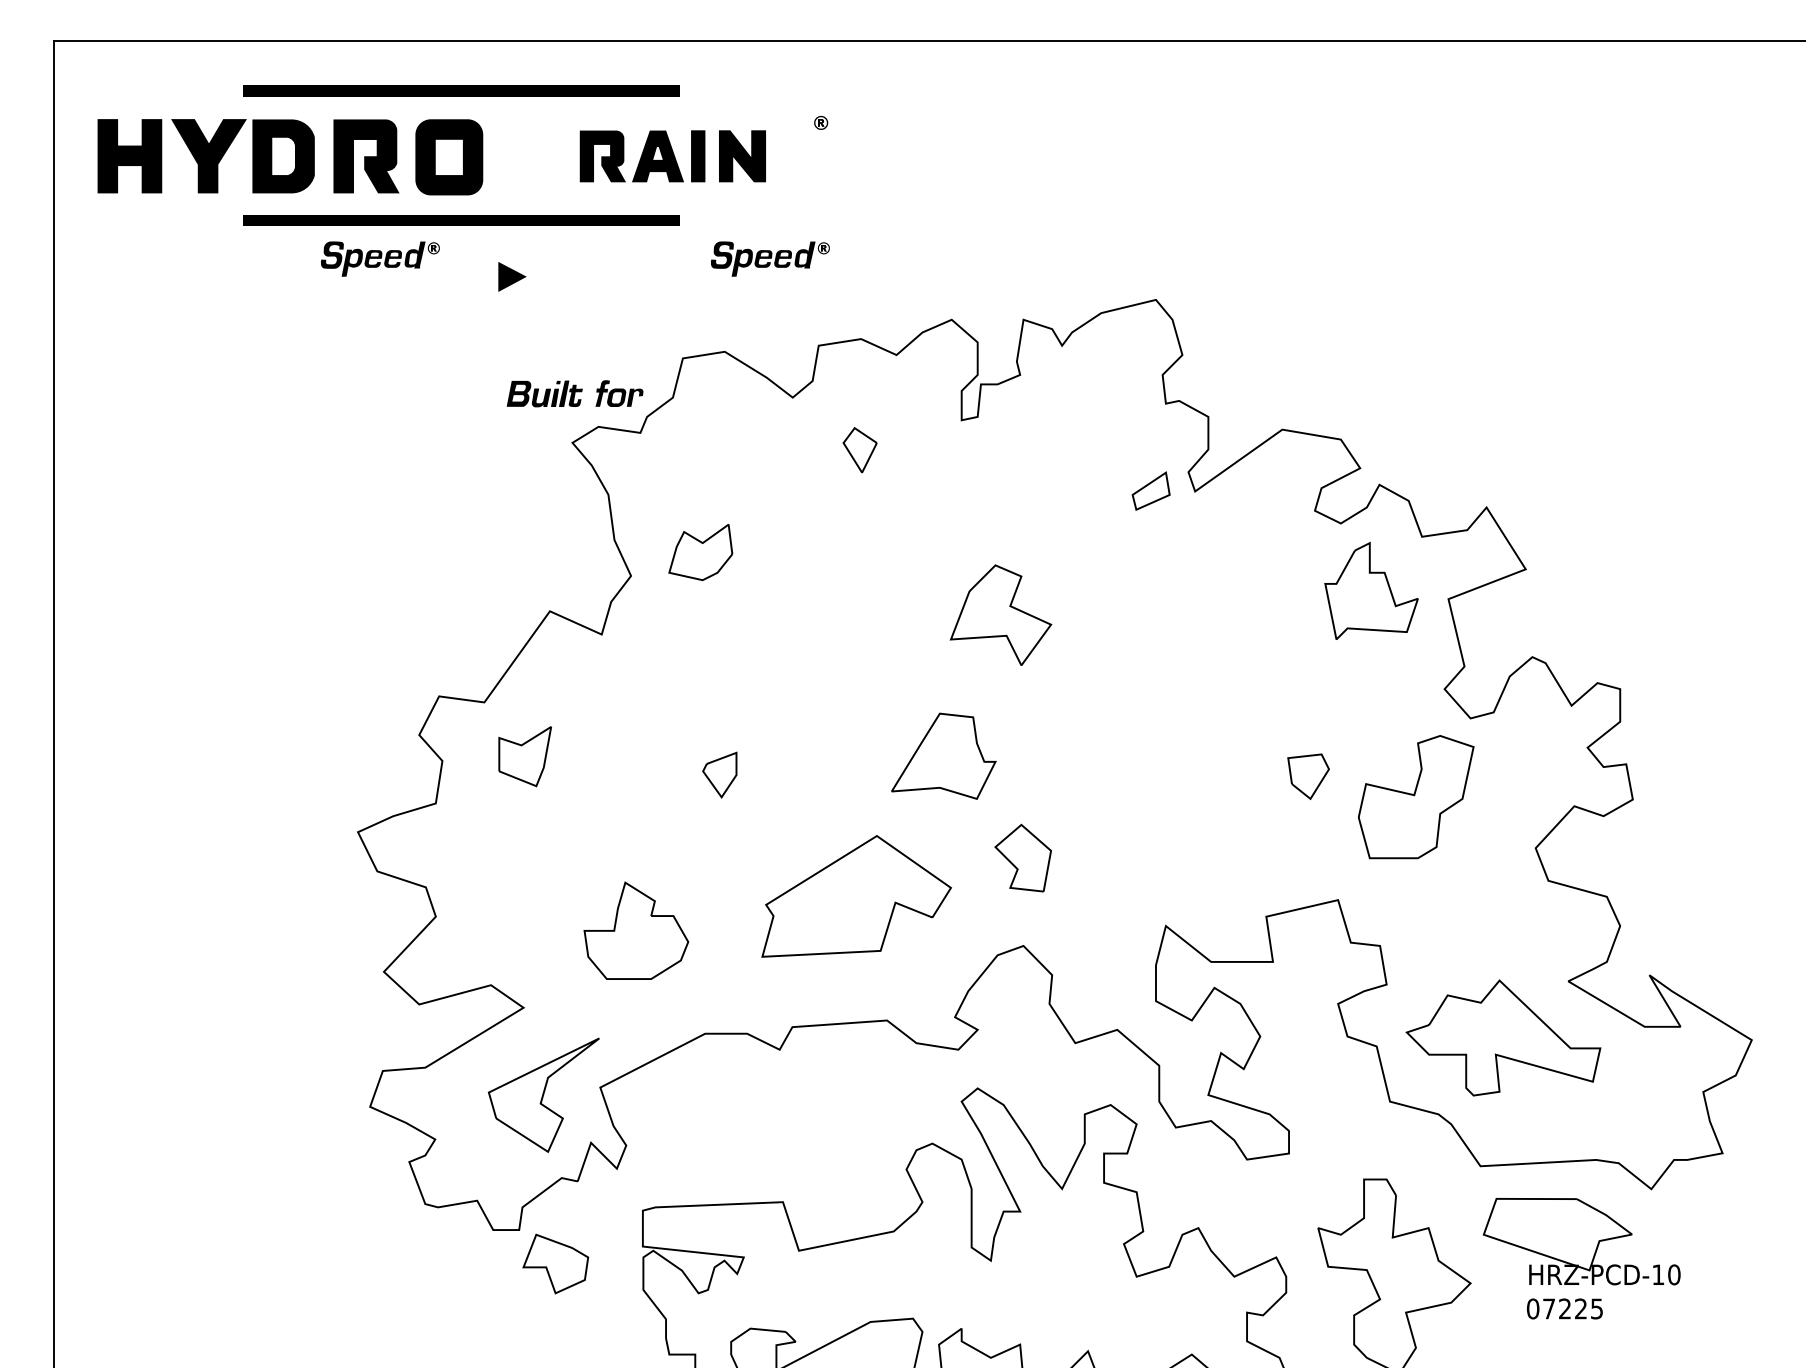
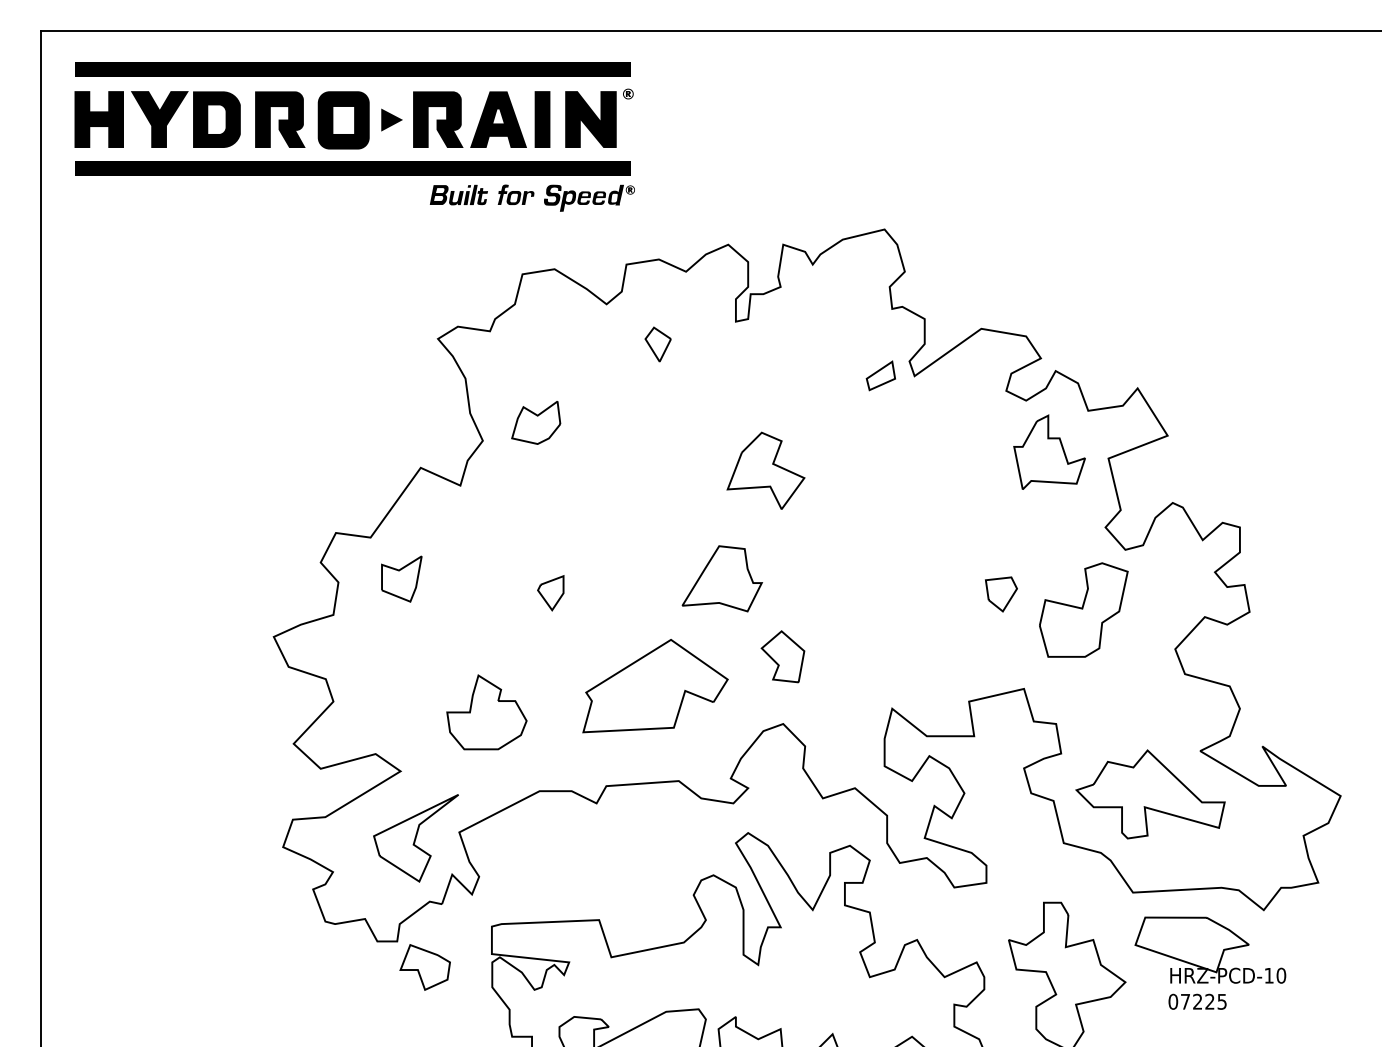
part: (461, 90) -> (353, 69), size x1.67
part: (672, 156) -> (514, 119), size x1.43
part: (461, 220) -> (353, 168), size x1.67
part: (380, 258) -> (291, 197), removed
part: (512, 276) -> (392, 119), moved
part: (574, 393) -> (481, 194), moved

